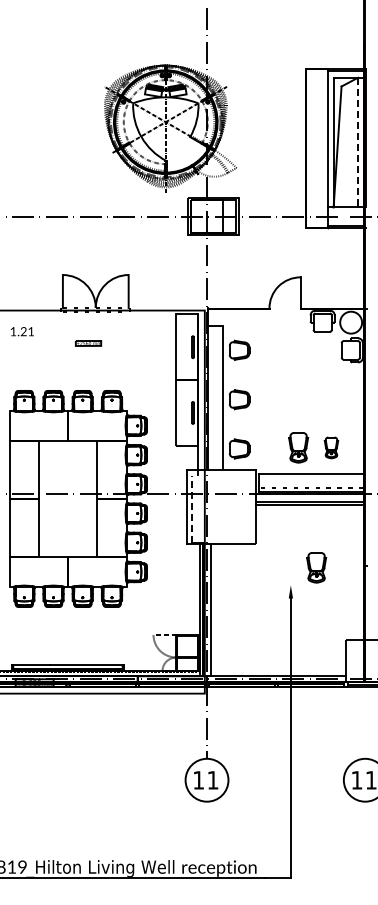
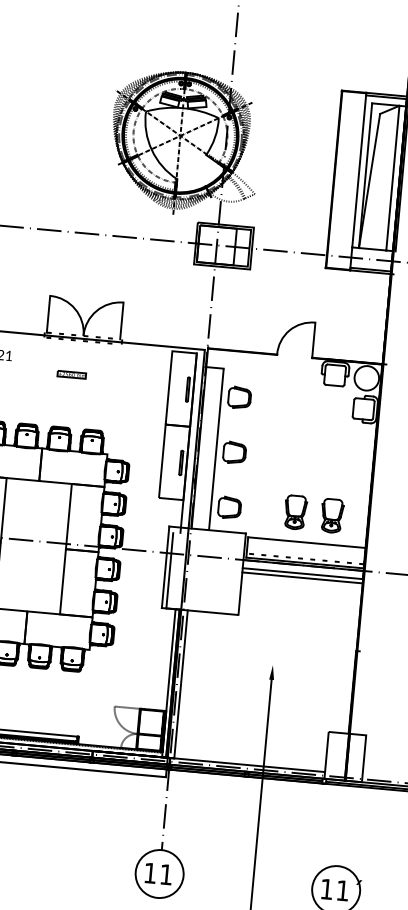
line: (358, 142) -> (393, 178), dashed -> solid
part: (331, 447) -> (332, 515), size x1.43
line: (191, 509) -> (169, 570), dashed -> solid
part: (316, 567) -> (303, 647), removed

